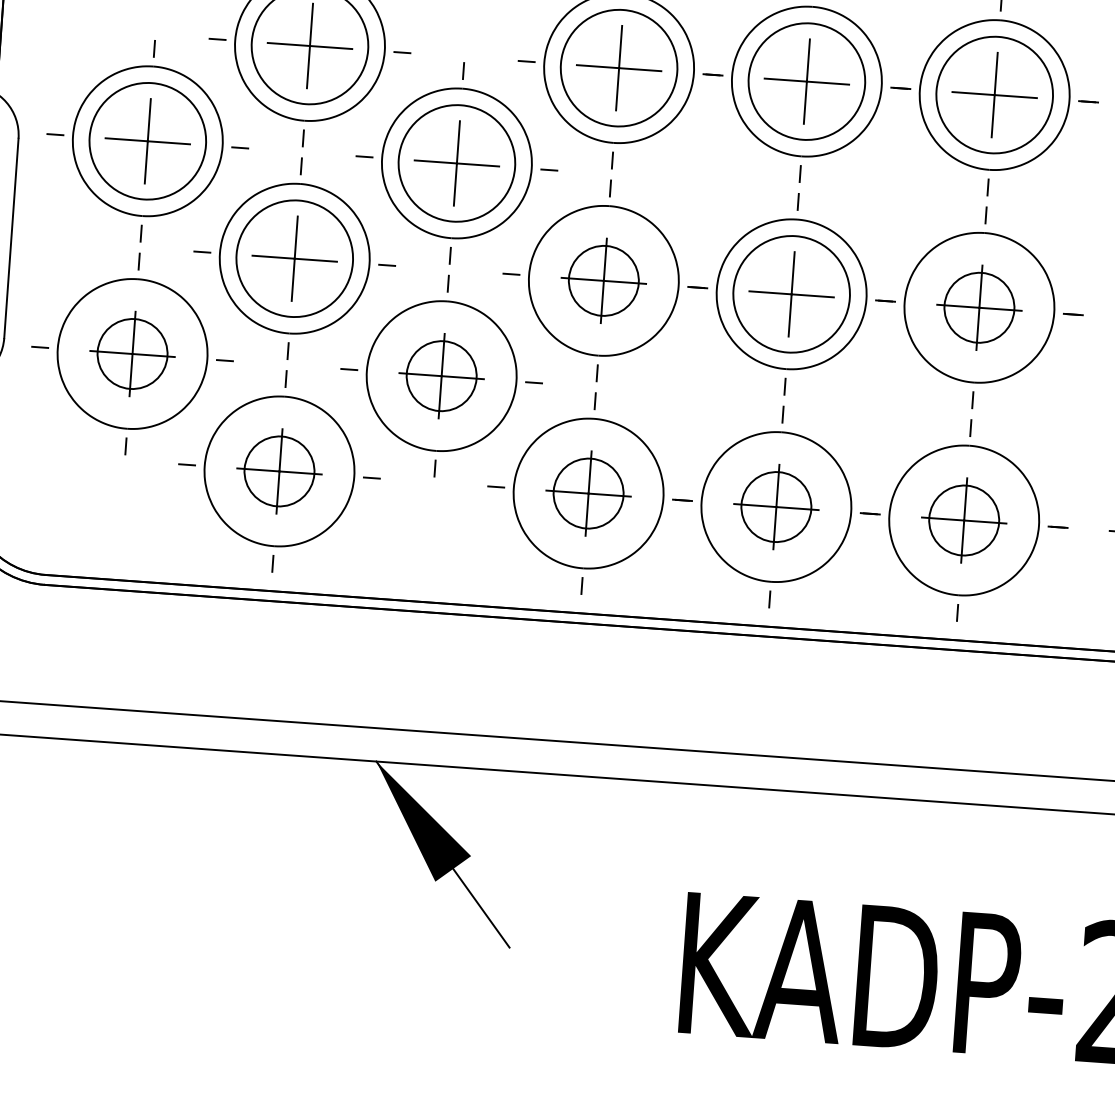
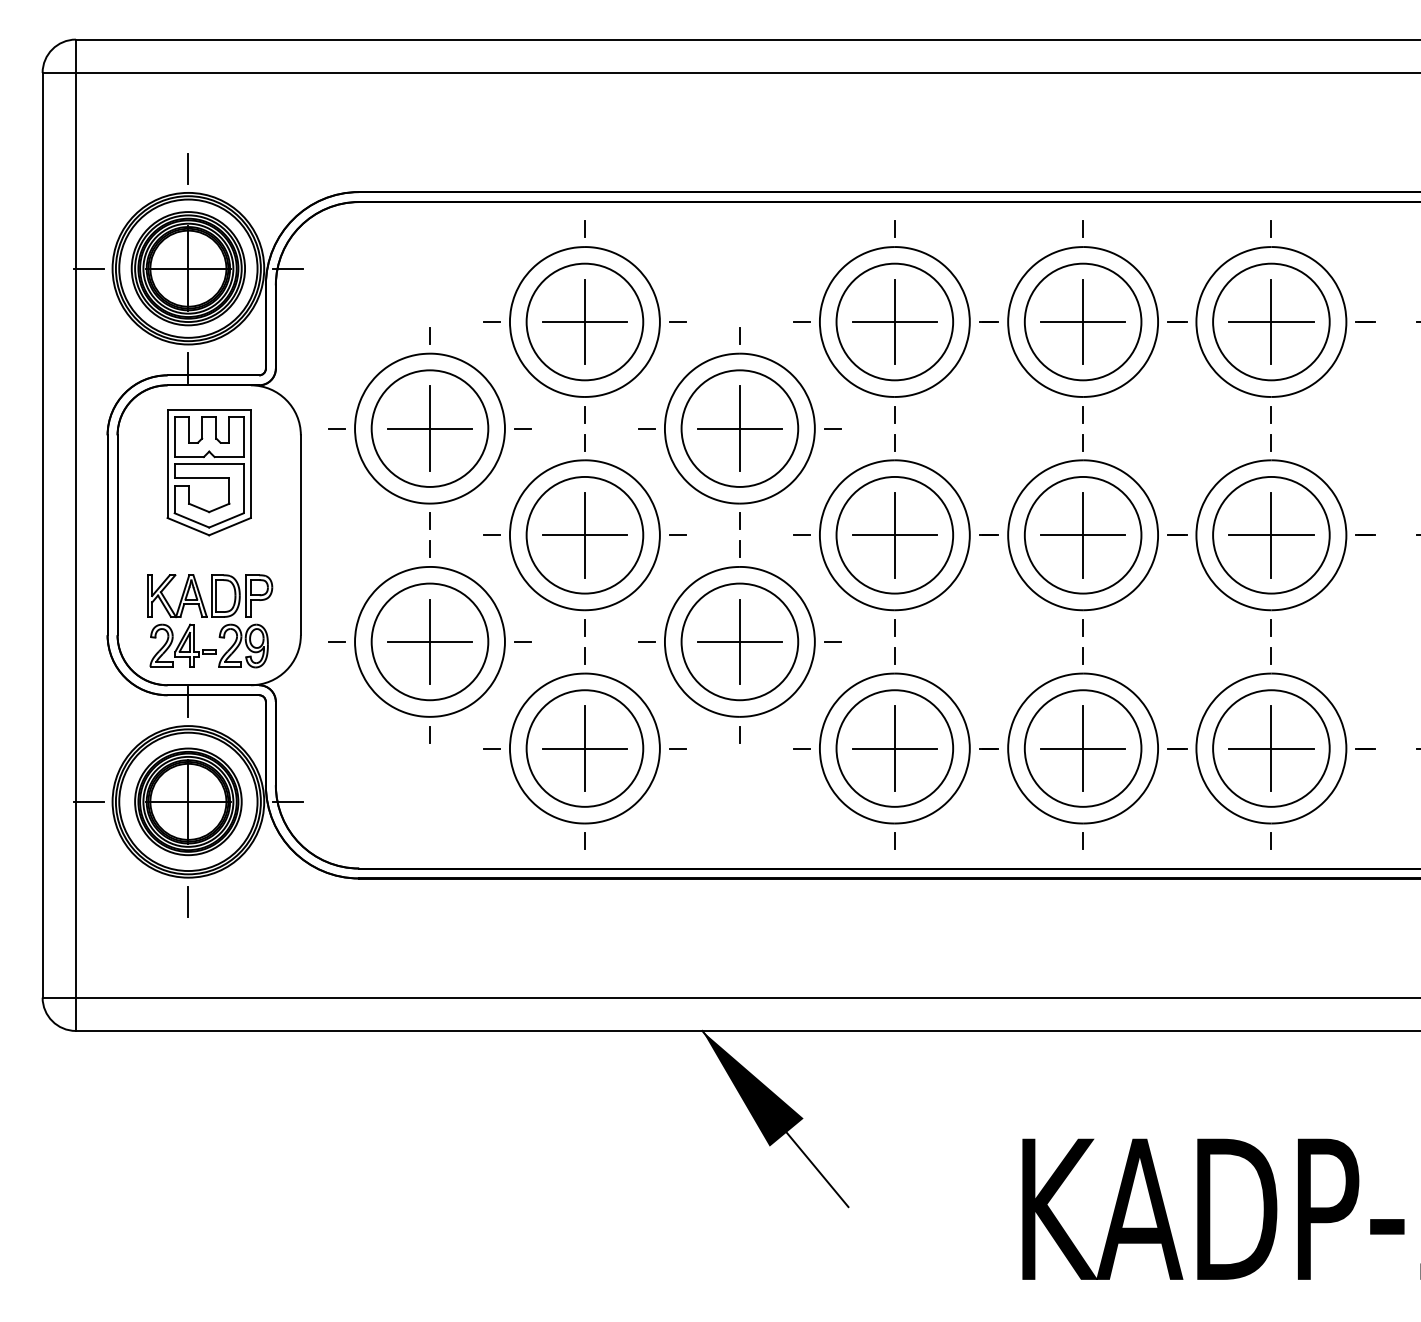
circle: (603, 280) -> (894, 534), size x1.67
circle: (979, 307) -> (1271, 534), size x1.67
circle: (132, 353) -> (429, 641), size x1.67
circle: (441, 375) -> (739, 641), size x1.67
circle: (279, 471) -> (584, 748), size x1.67
circle: (588, 493) -> (894, 748), size x1.67
circle: (775, 506) -> (1082, 748), size x1.67
circle: (964, 520) -> (1271, 748), size x1.67

